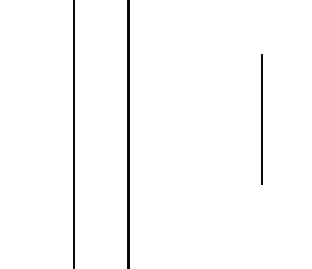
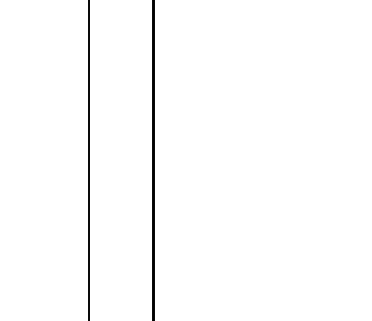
line: (262, 118) -> (313, 141), removed

